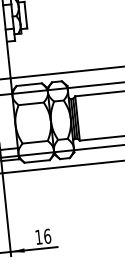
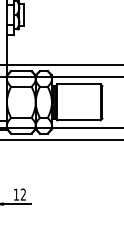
text: (47, 236) -> (23, 194), 16 -> 12

